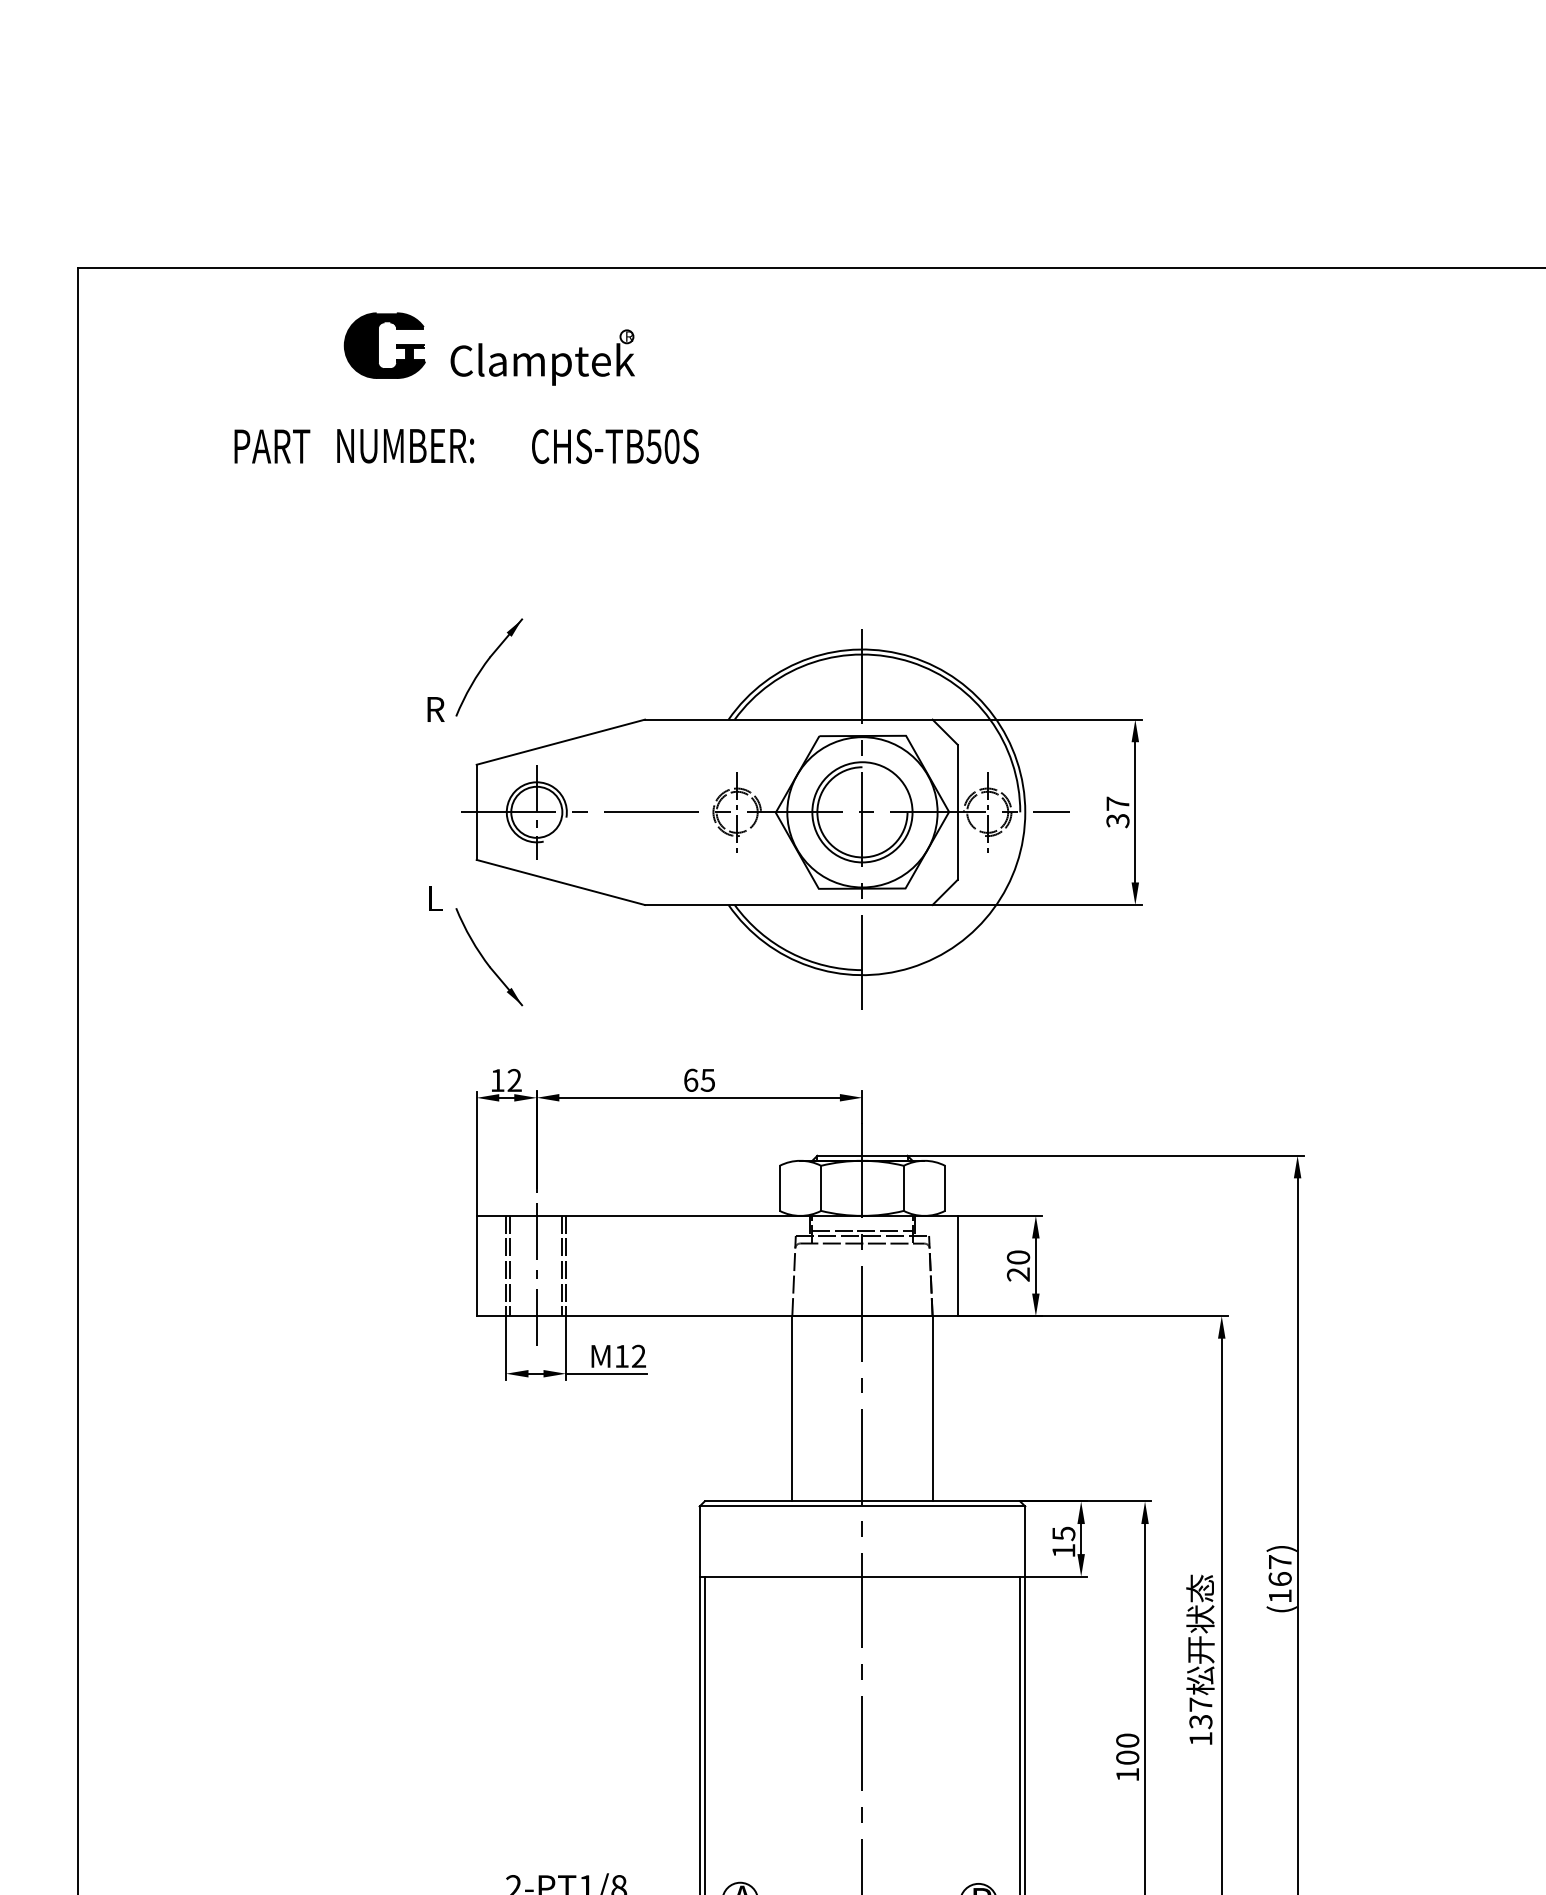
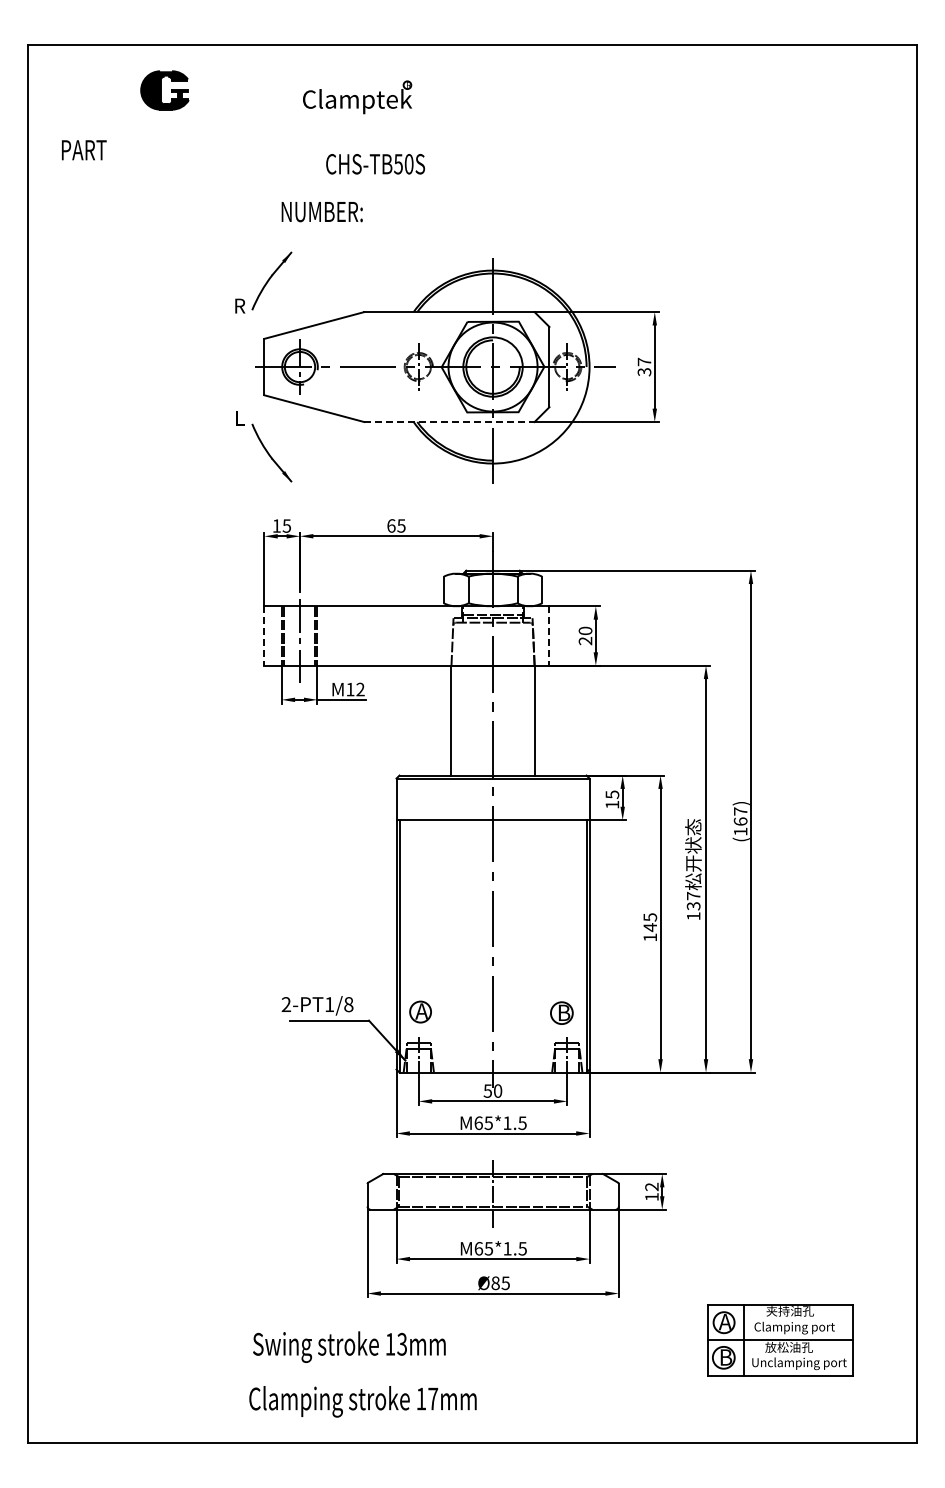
part: (384, 345) -> (164, 90), moved
part: (542, 357) -> (357, 97), moved
text: (272, 446) -> (84, 150), moved
text: (404, 446) -> (321, 212), moved
text: (615, 446) -> (375, 164), moved
line: (788, 905) -> (449, 422), solid -> dashed
text: (514, 1079) -> (286, 525), 12 -> 15
line: (476, 1266) -> (264, 636), solid -> dashed
line: (957, 1266) -> (549, 636), solid -> dashed
text: (1128, 1749) -> (650, 922), 100 -> 145

